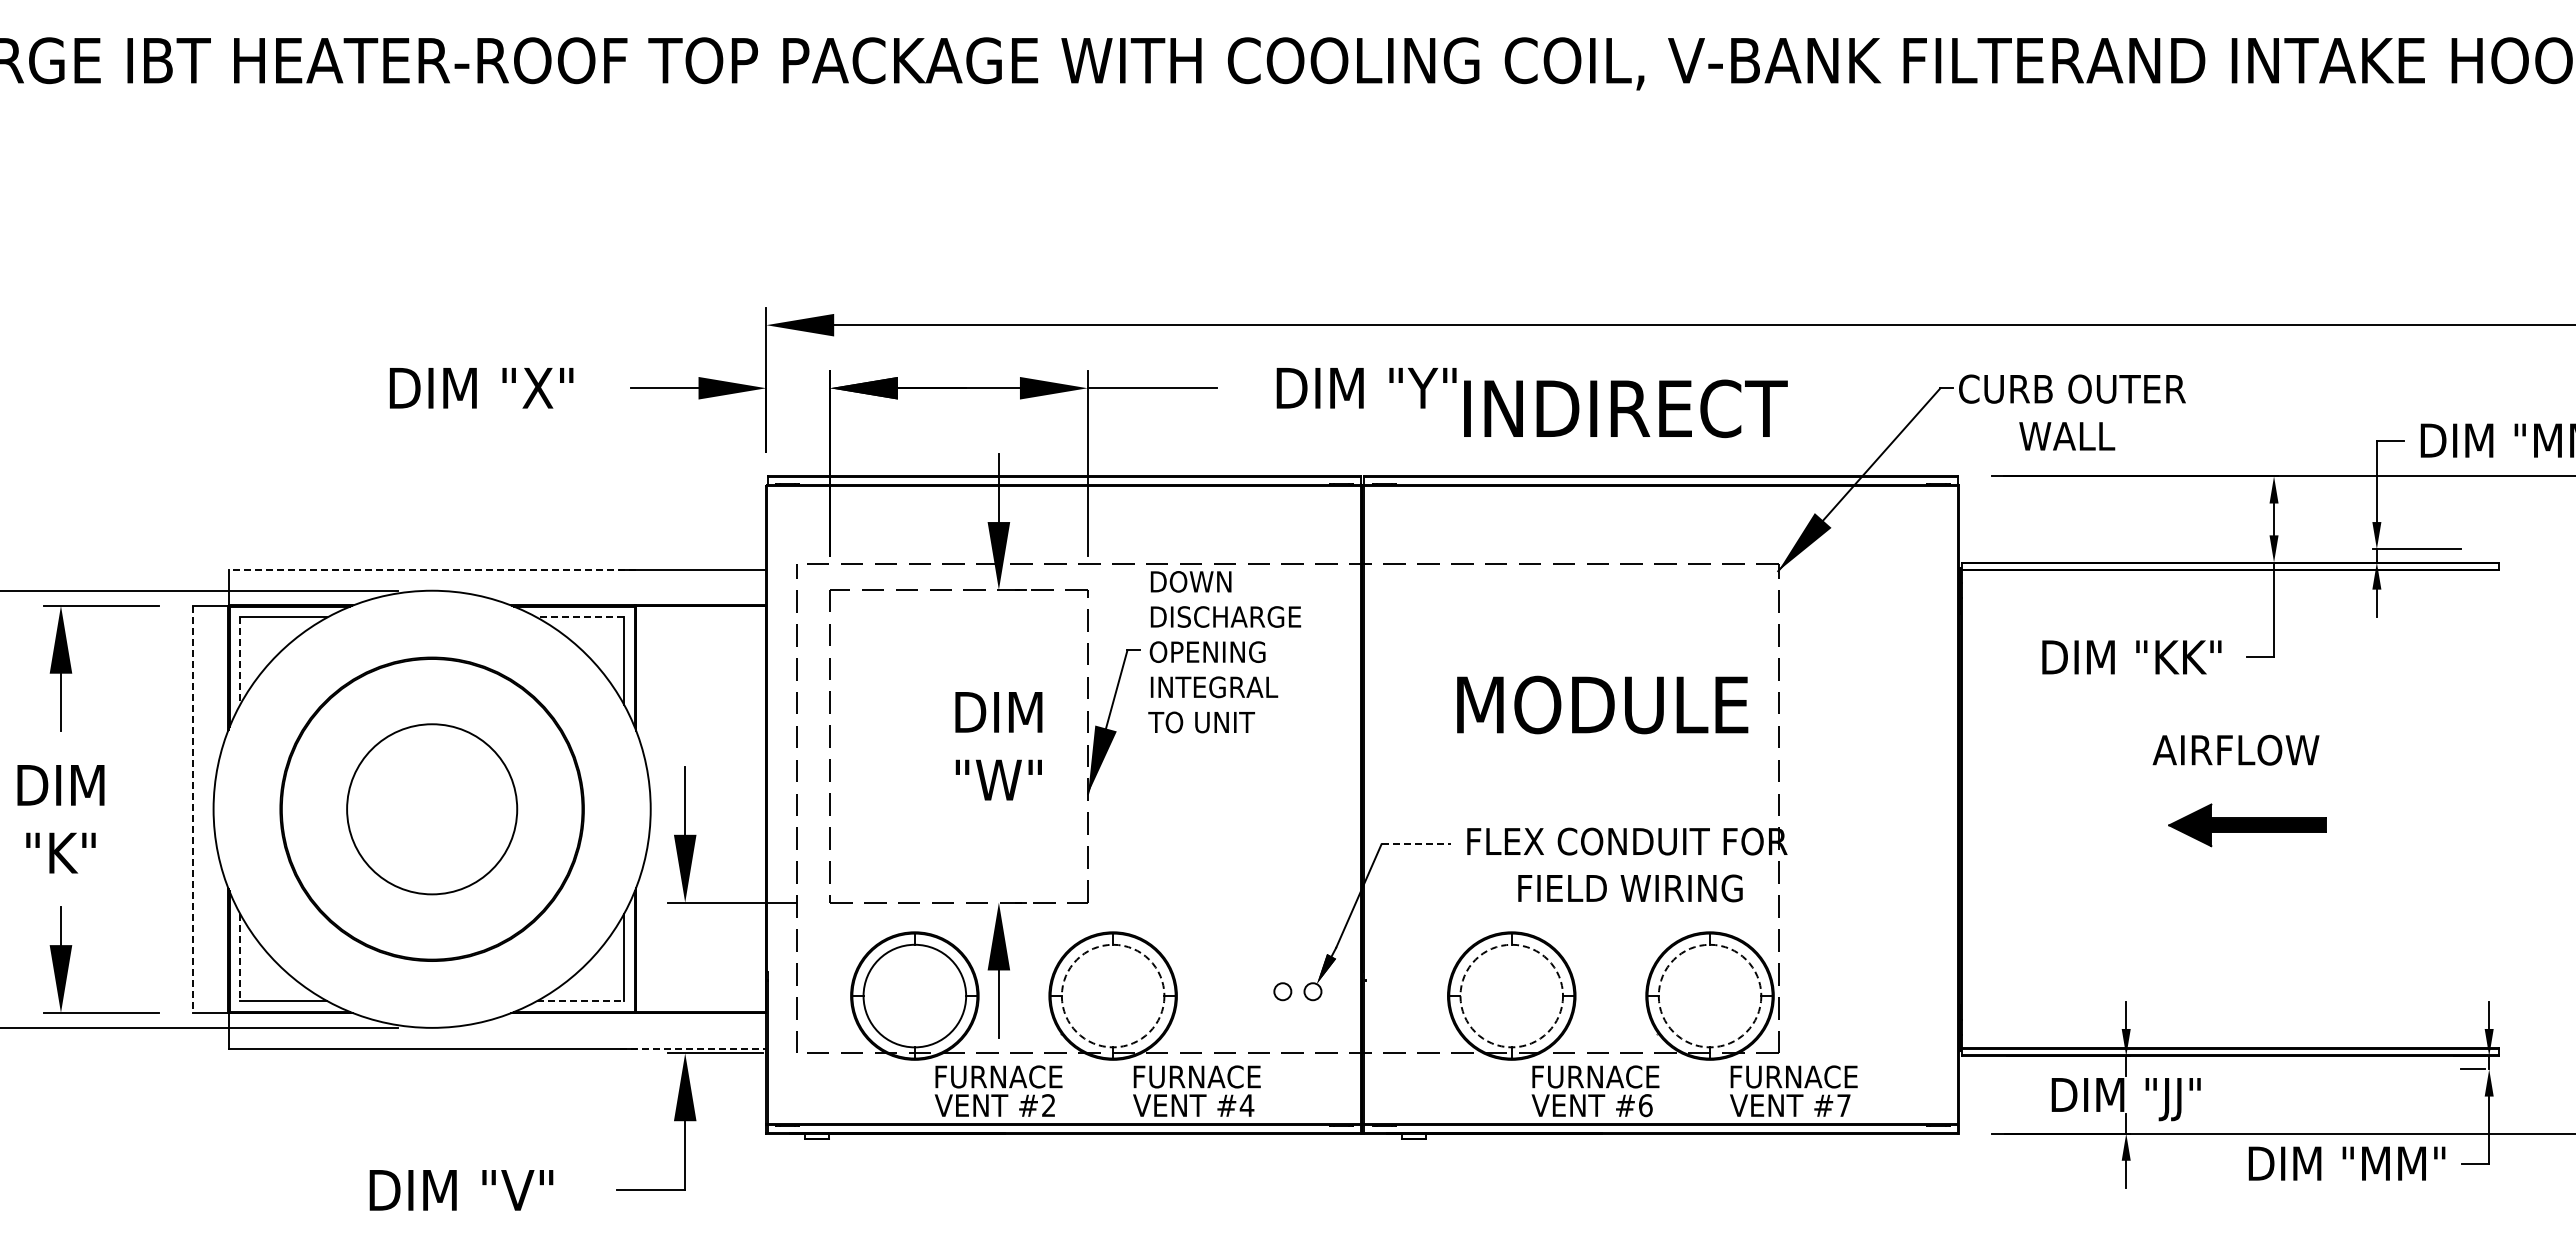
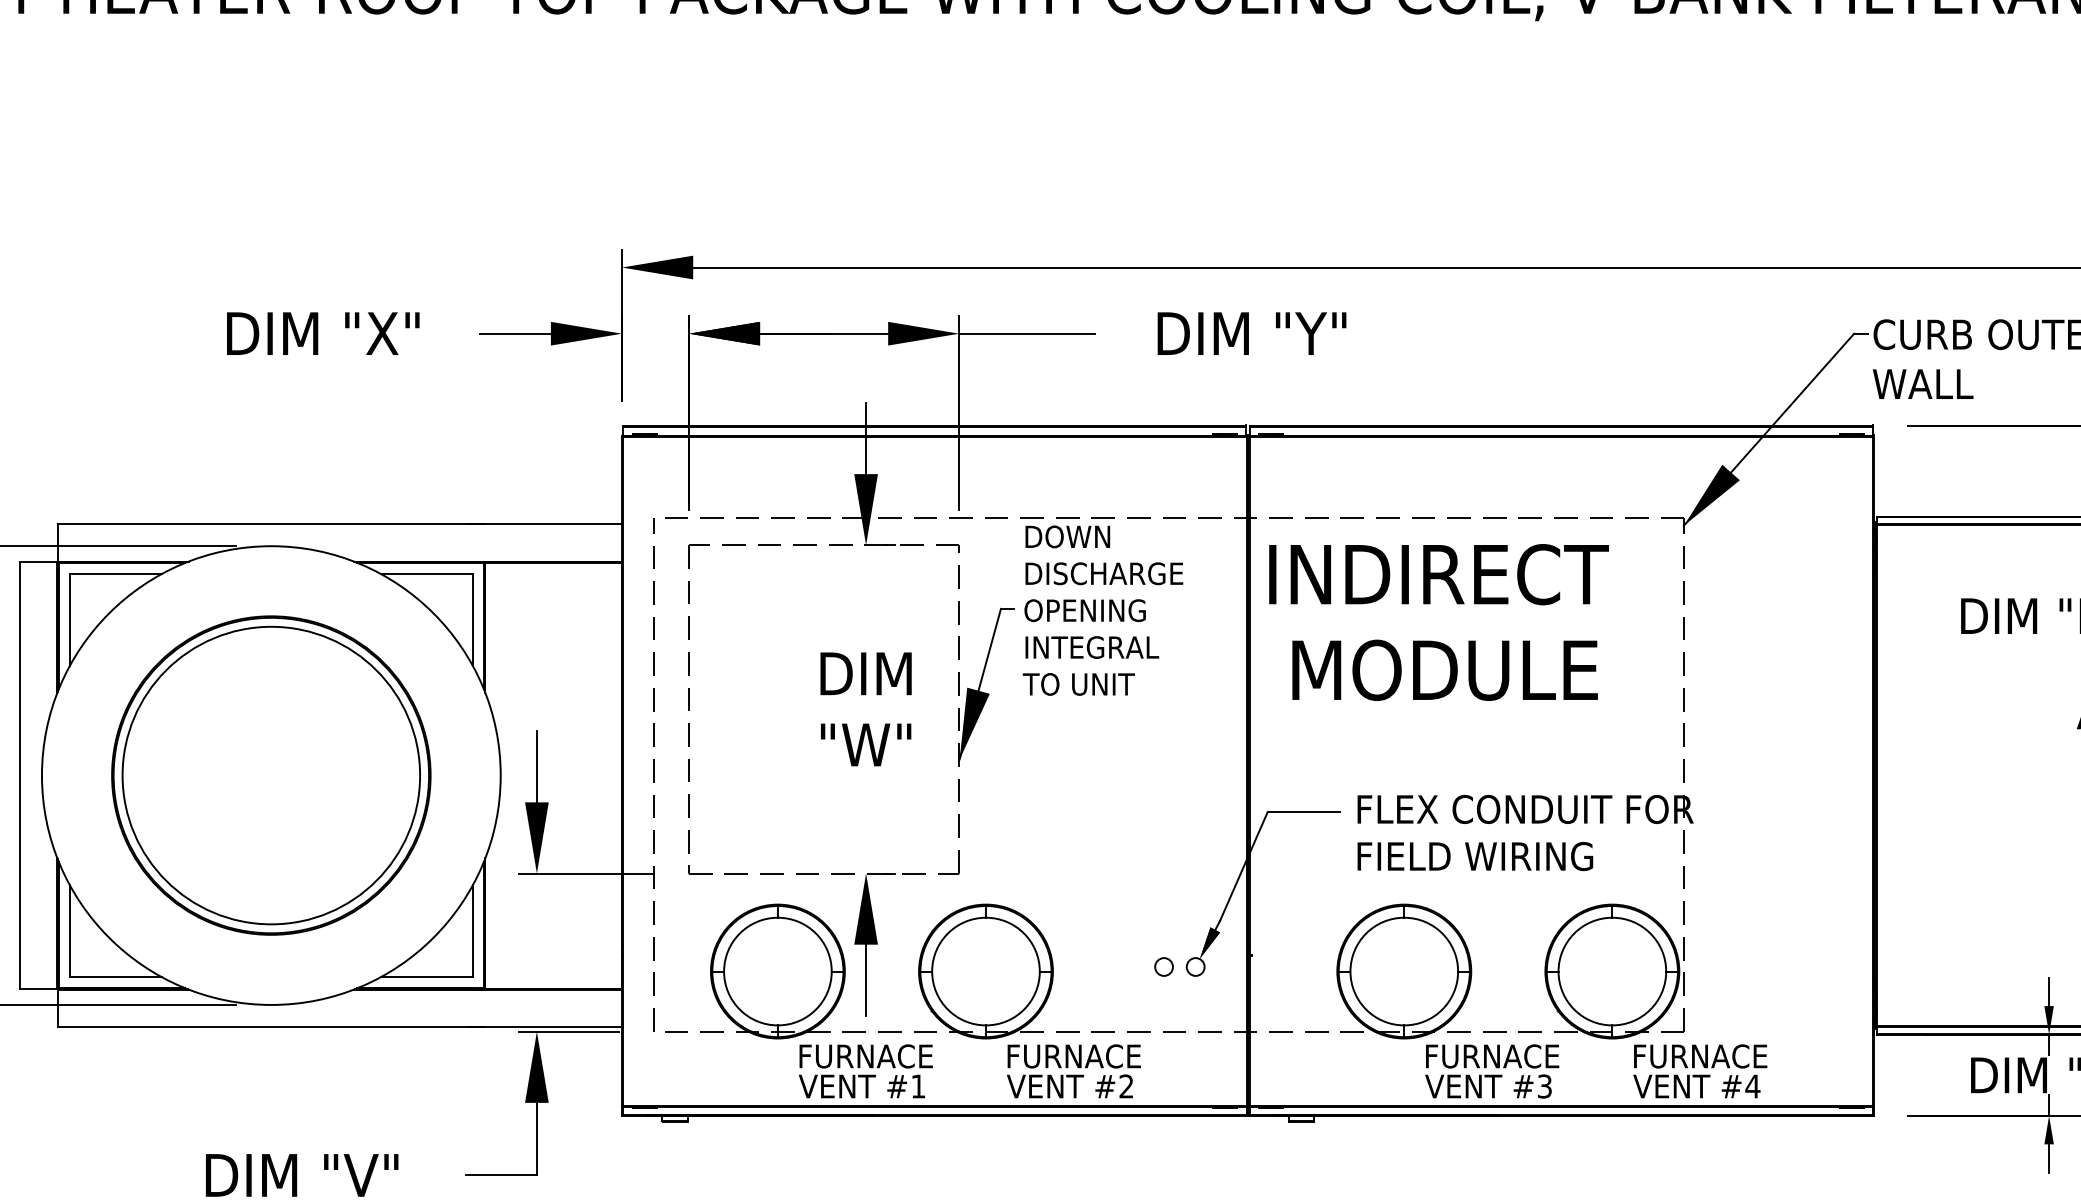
text: (1625, 408) -> (1438, 574), moved
text: (2067, 436) -> (1923, 384), moved
line: (432, 569) -> (271, 523), dashed -> solid
line: (580, 617) -> (427, 574), dashed -> solid
line: (240, 661) -> (70, 620), dashed -> solid
text: (1602, 704) -> (1444, 669), moved
line: (192, 809) -> (19, 775), dashed -> solid
circle: (431, 809) -> (270, 775), size x1.67
line: (1416, 844) -> (1304, 812), dashed -> solid
text: (1630, 888) -> (1475, 856), moved
line: (240, 957) -> (70, 931), dashed -> solid
circle: (1112, 995) -> (985, 970), dashed -> solid
circle: (1511, 995) -> (1404, 970), dashed -> solid
circle: (1709, 995) -> (1611, 970), dashed -> solid
line: (580, 1001) -> (427, 977), dashed -> solid
line: (693, 1048) -> (545, 1026), dashed -> solid
text: (1048, 1105) -> (918, 1086), #2 -> #1
text: (1246, 1105) -> (1125, 1086), #4 -> #2
text: (1645, 1105) -> (1544, 1086), #6 -> #3
text: (1843, 1105) -> (1752, 1086), #7 -> #4

